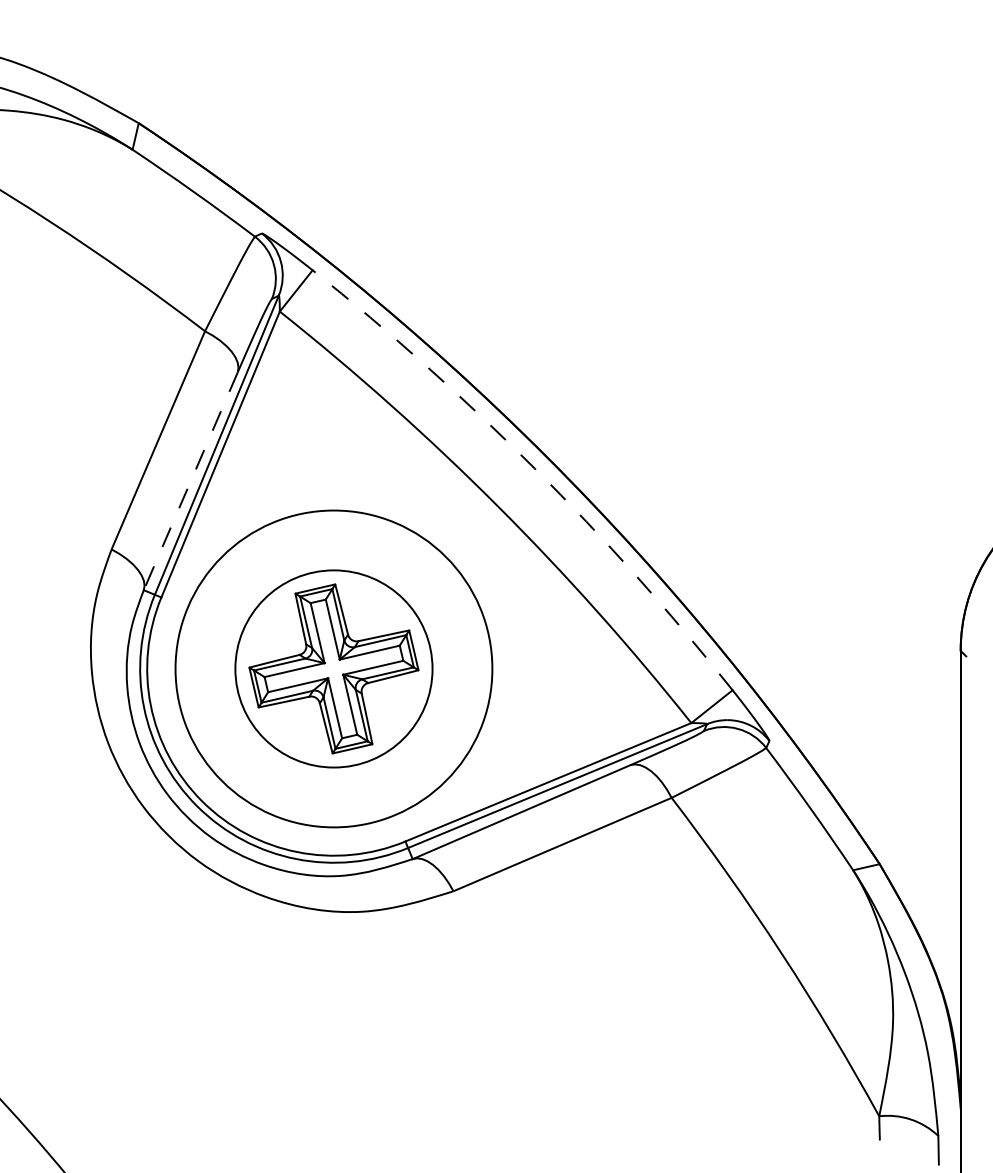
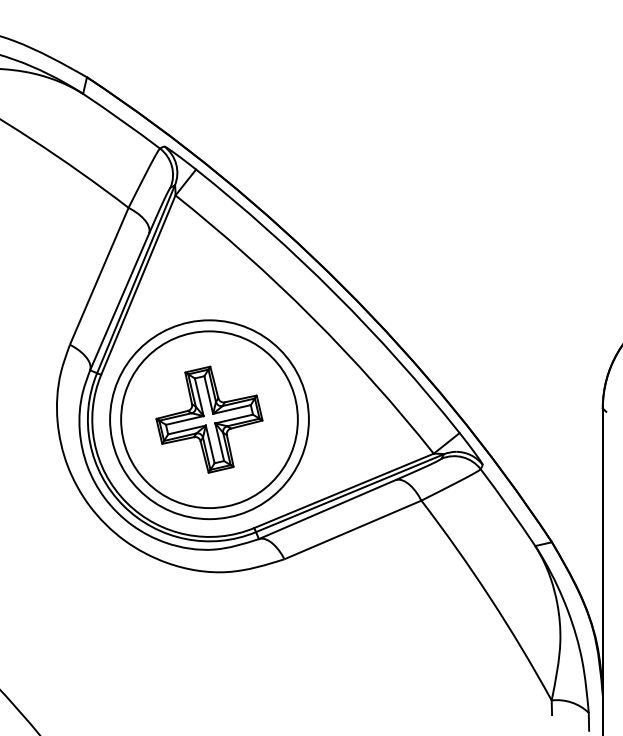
arc: (534, 467) -> (335, 293), dashed -> solid
line: (190, 482) -> (119, 302), dashed -> solid
circle: (333, 668) -> (209, 419), size x1.43

